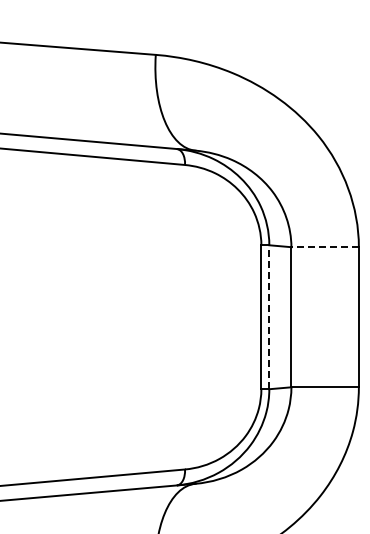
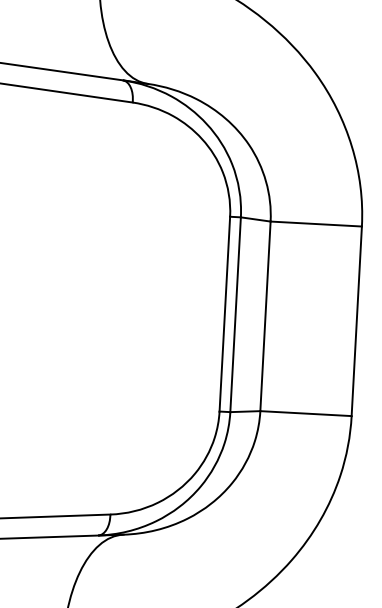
line: (325, 247) -> (316, 224), dashed -> solid
line: (269, 317) -> (235, 315), dashed -> solid

